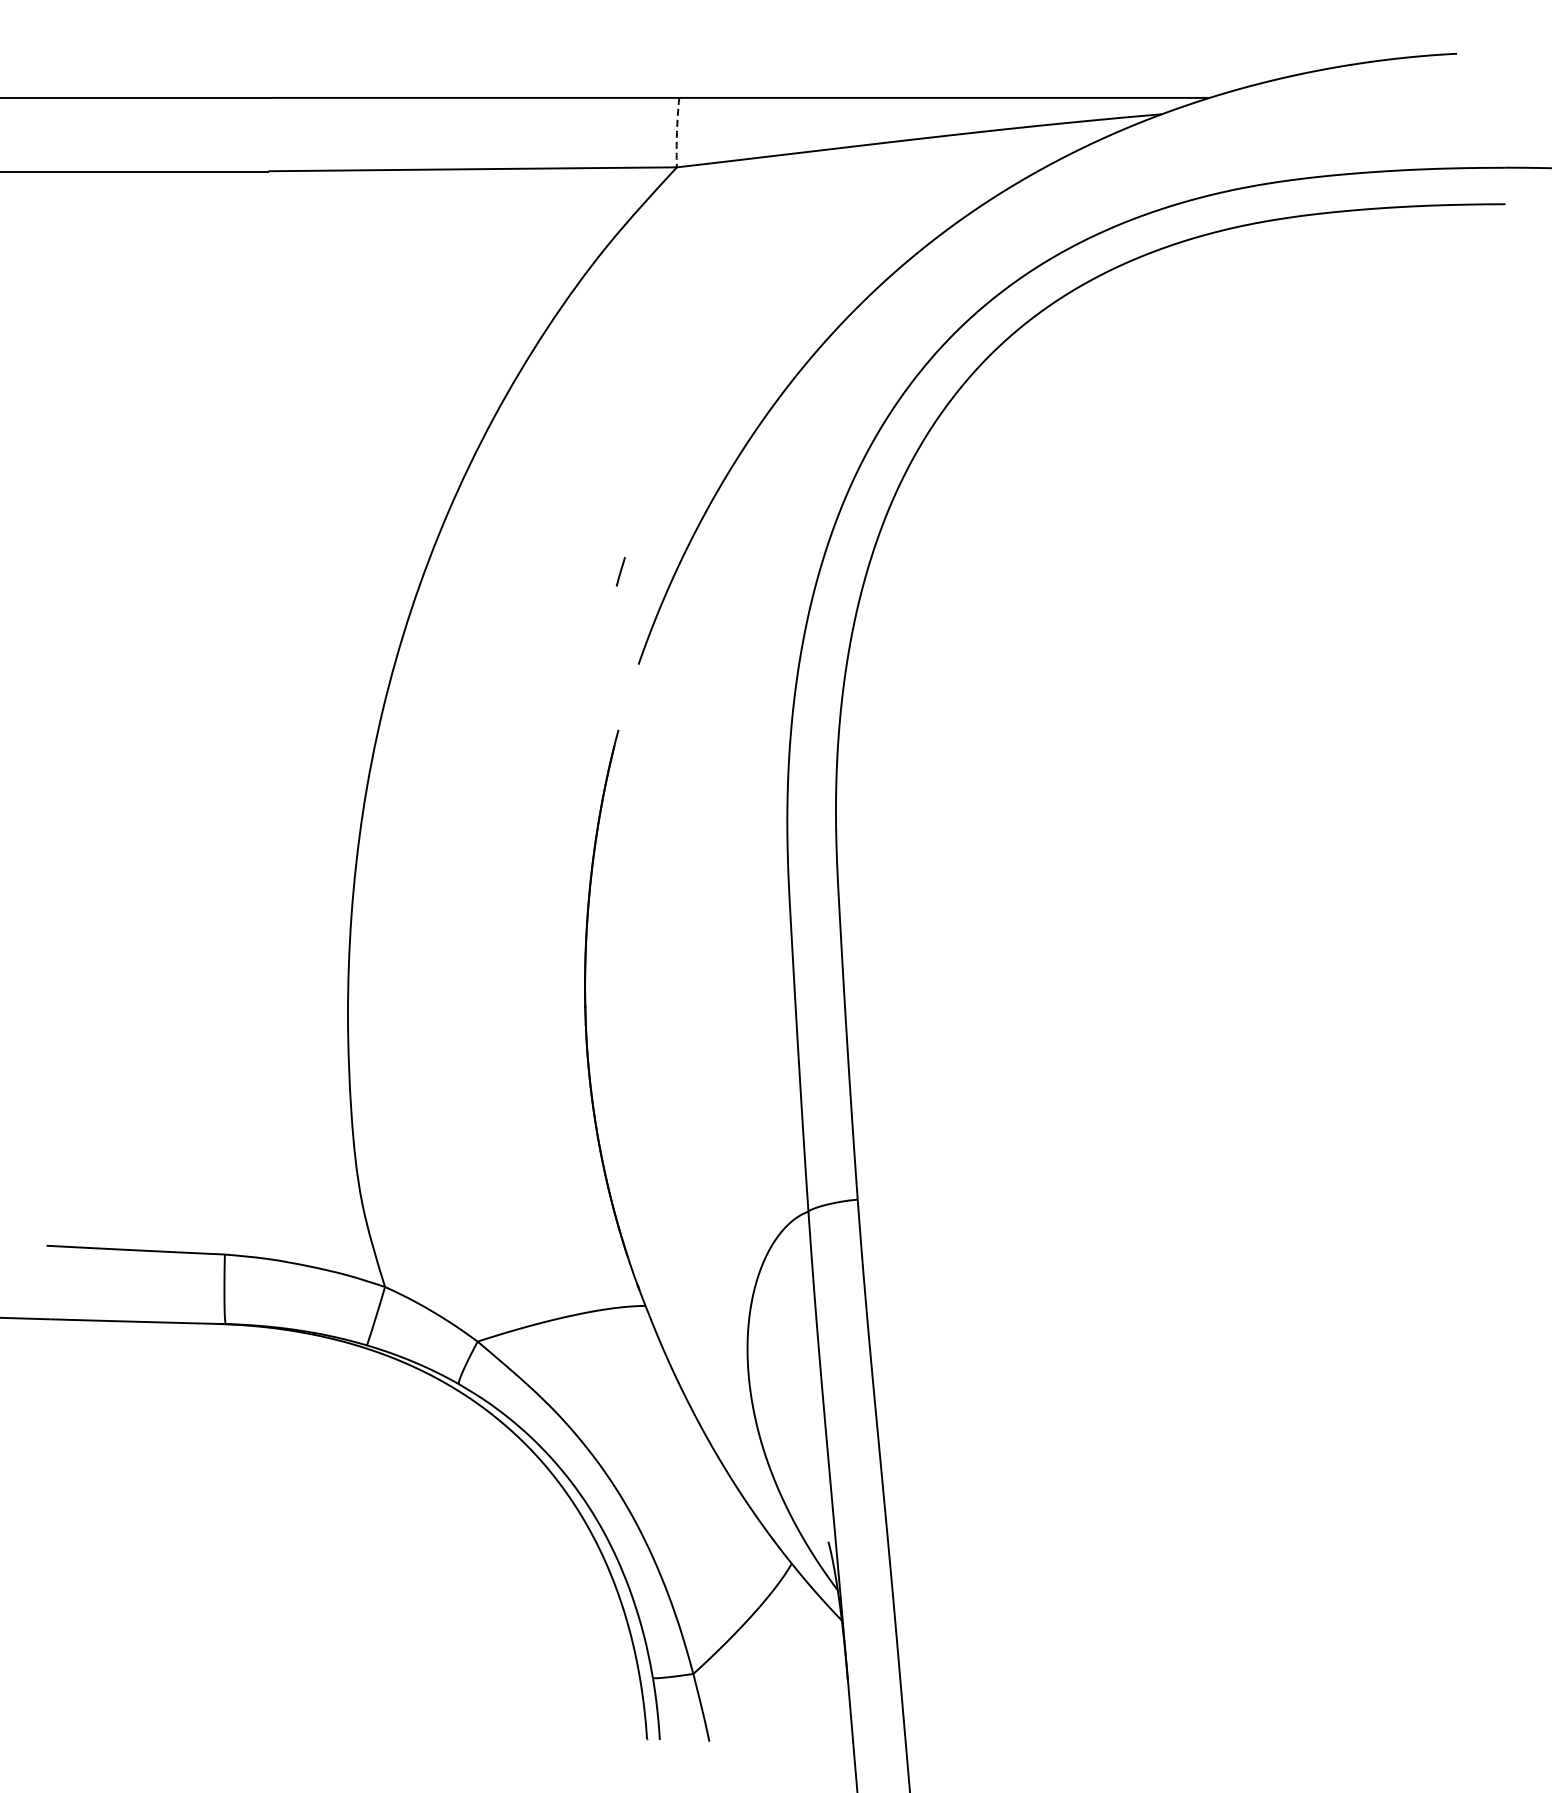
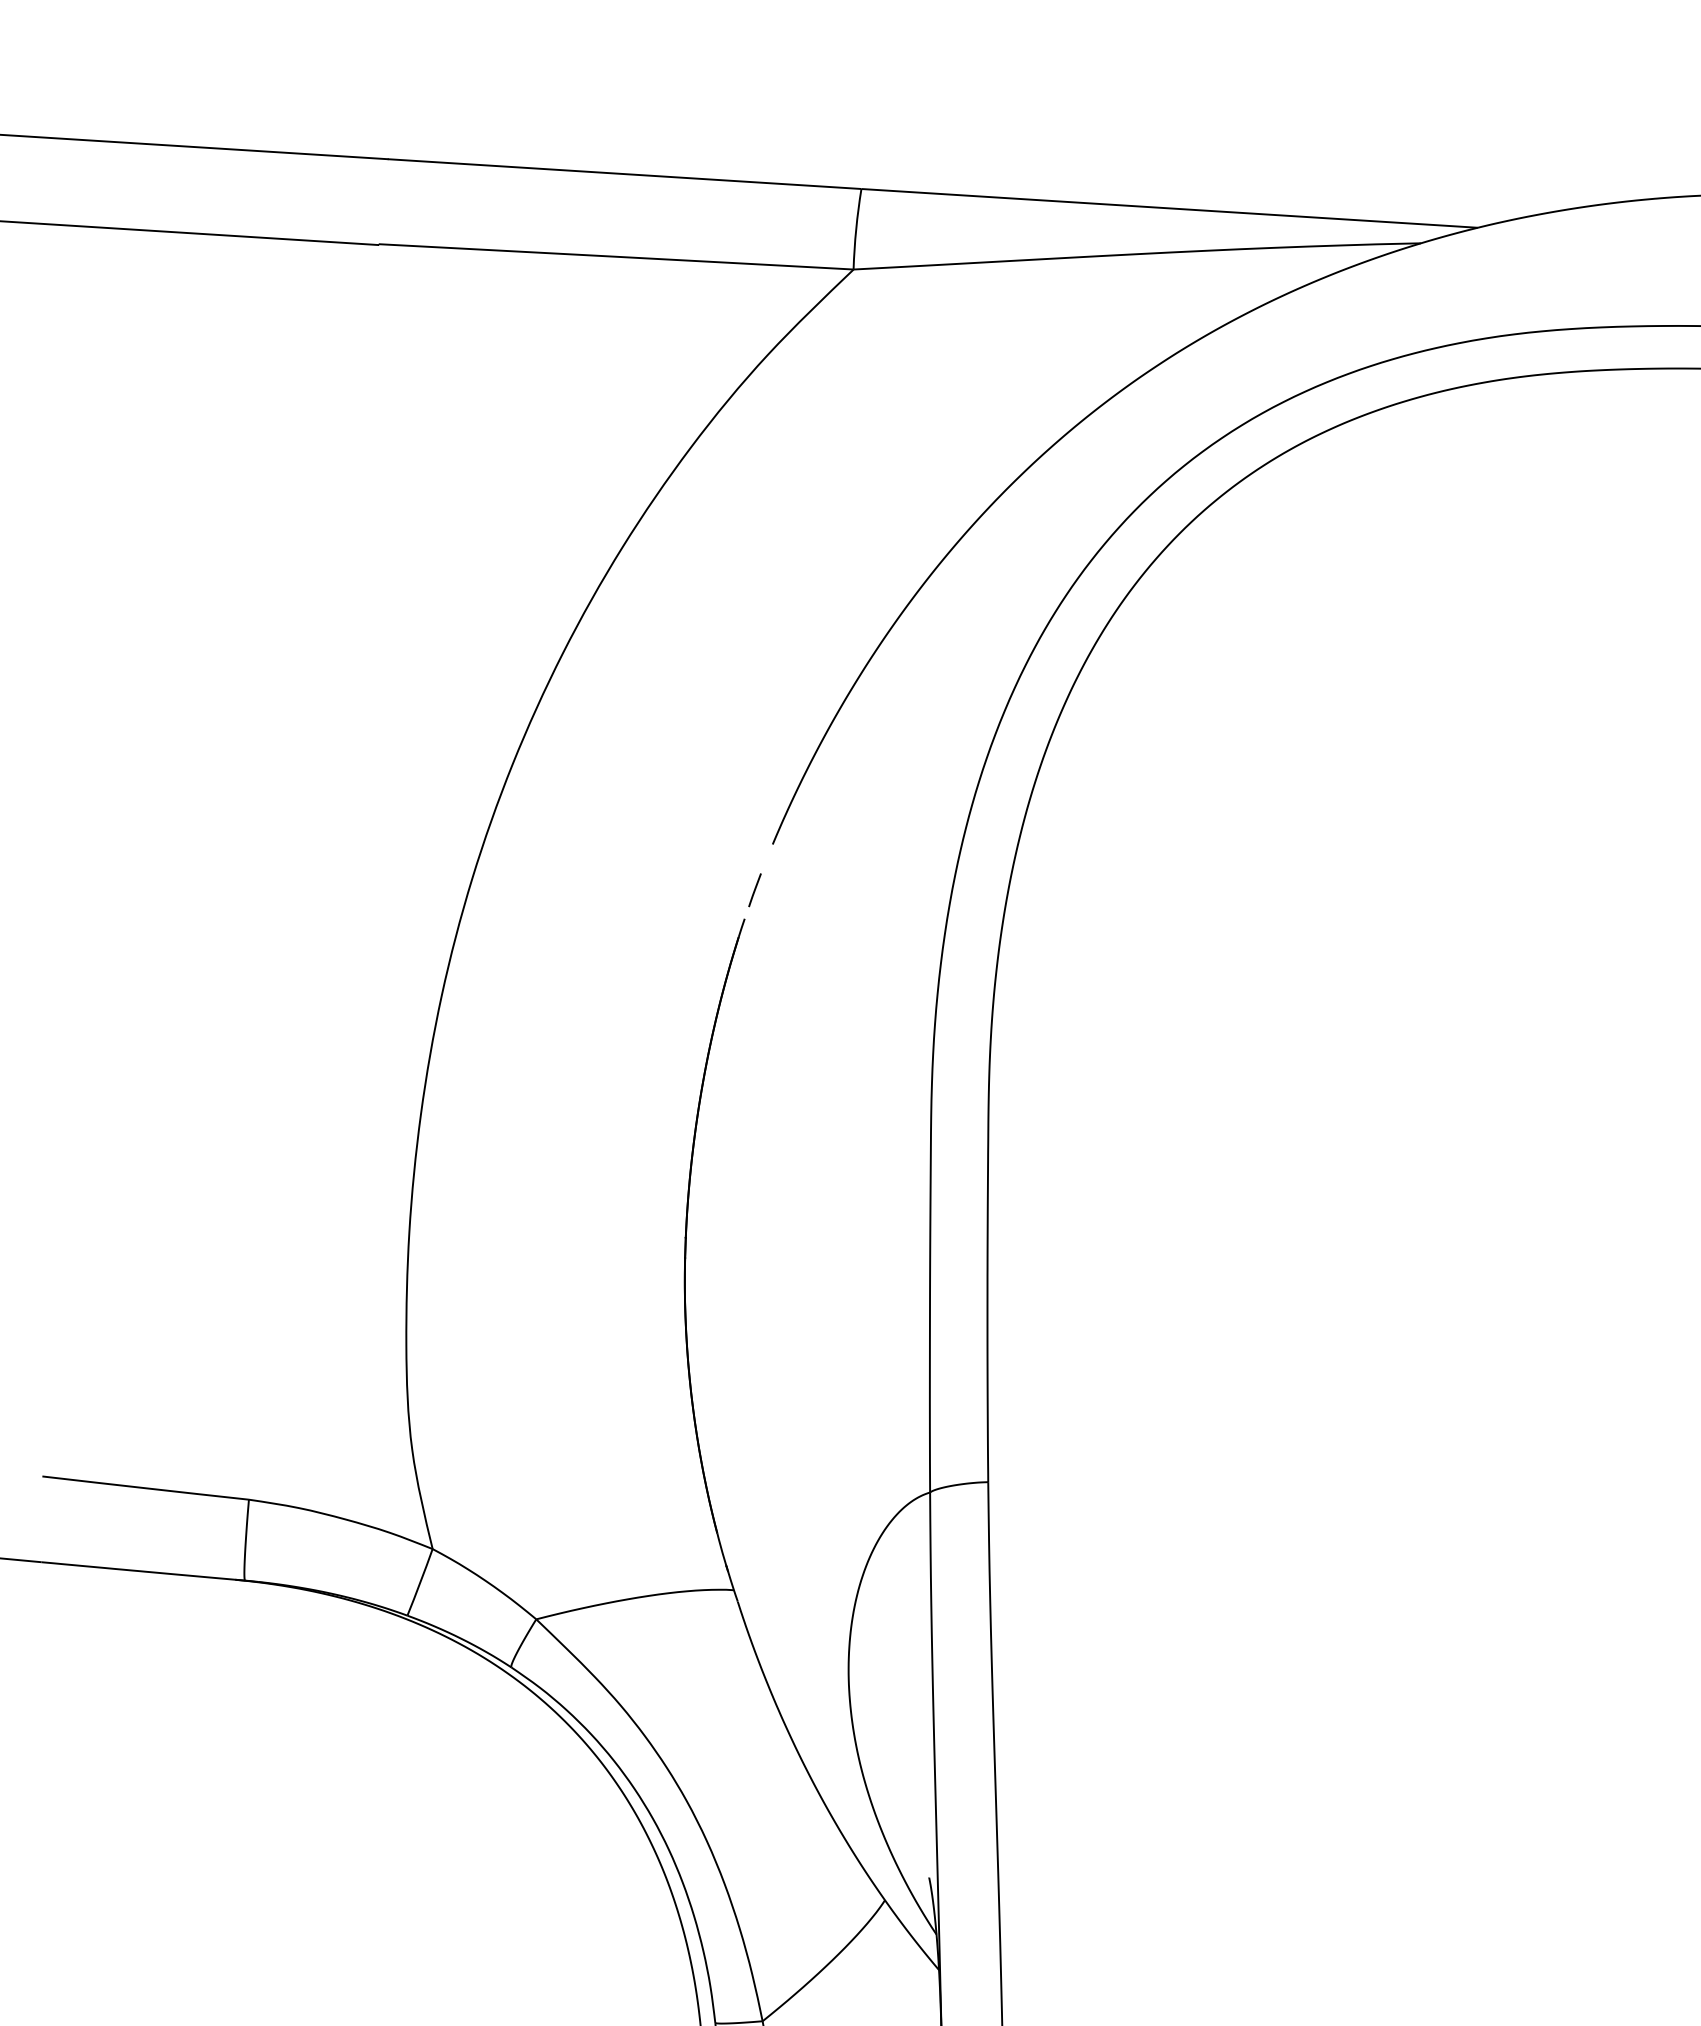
arc: (676, 132) -> (855, 228), dashed -> solid
line: (620, 571) -> (754, 889), moved

